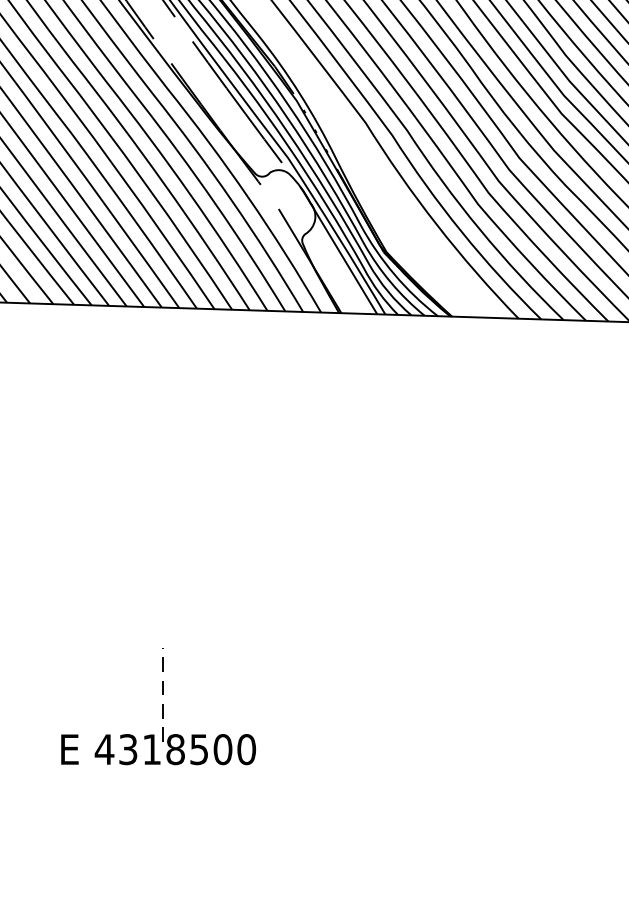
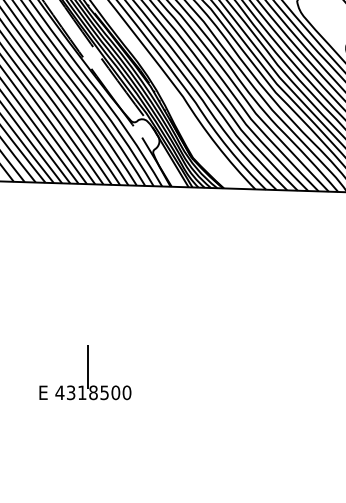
line: (162, 693) -> (87, 366), dashed -> solid

